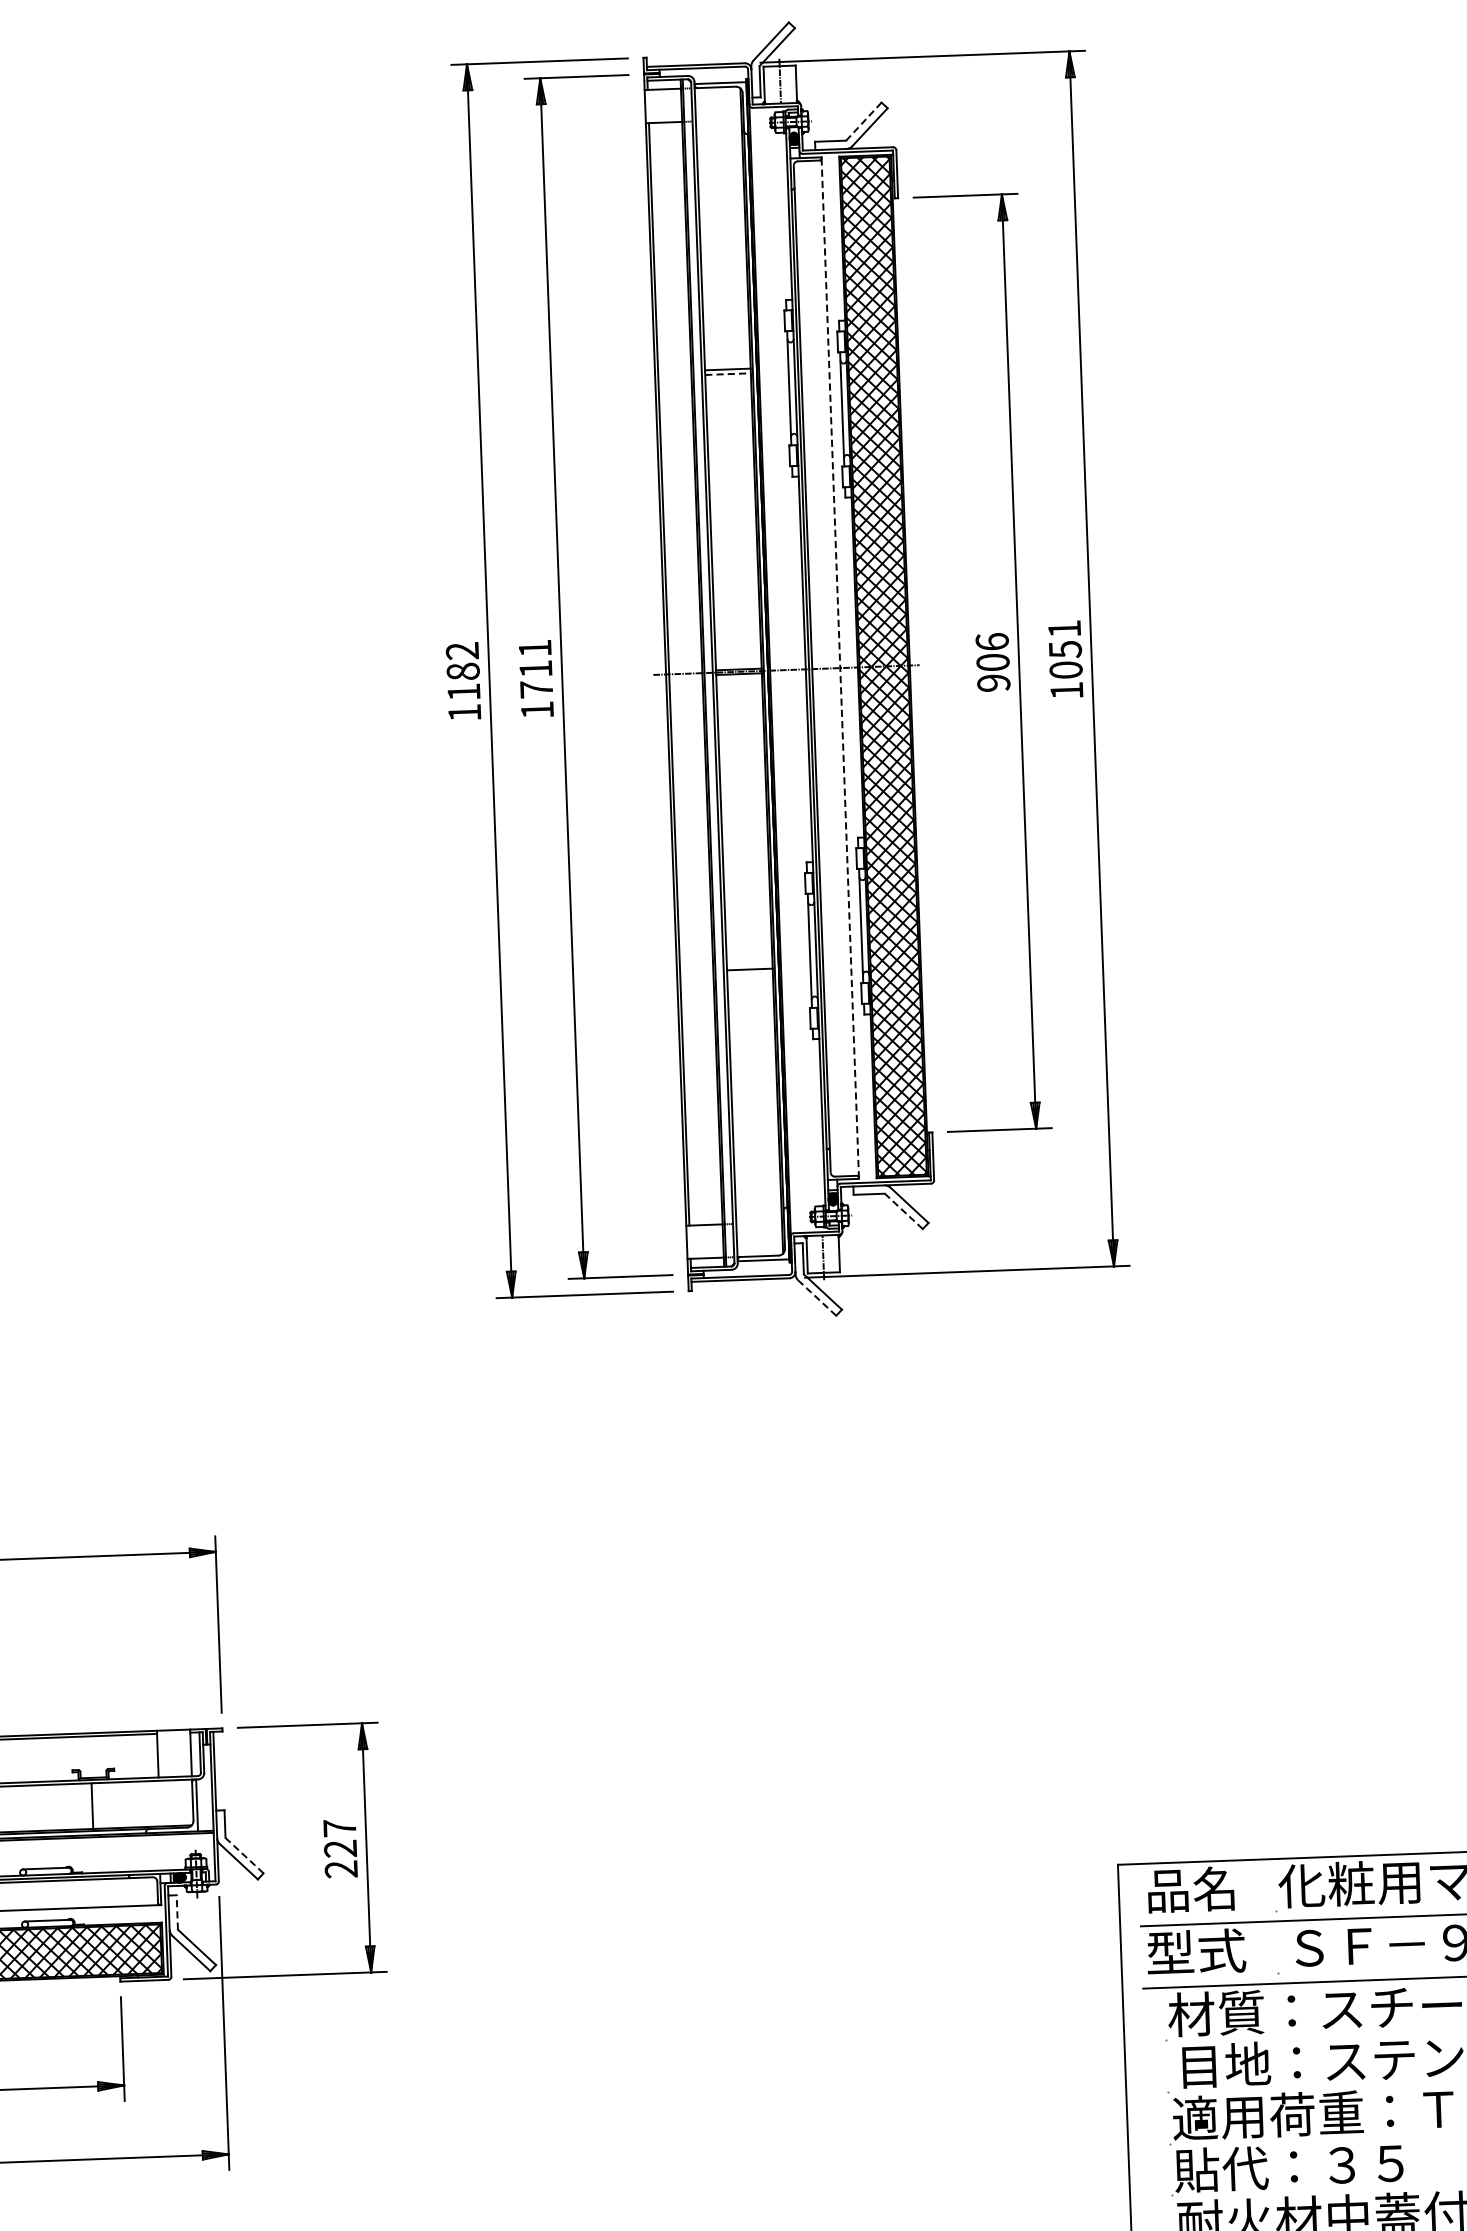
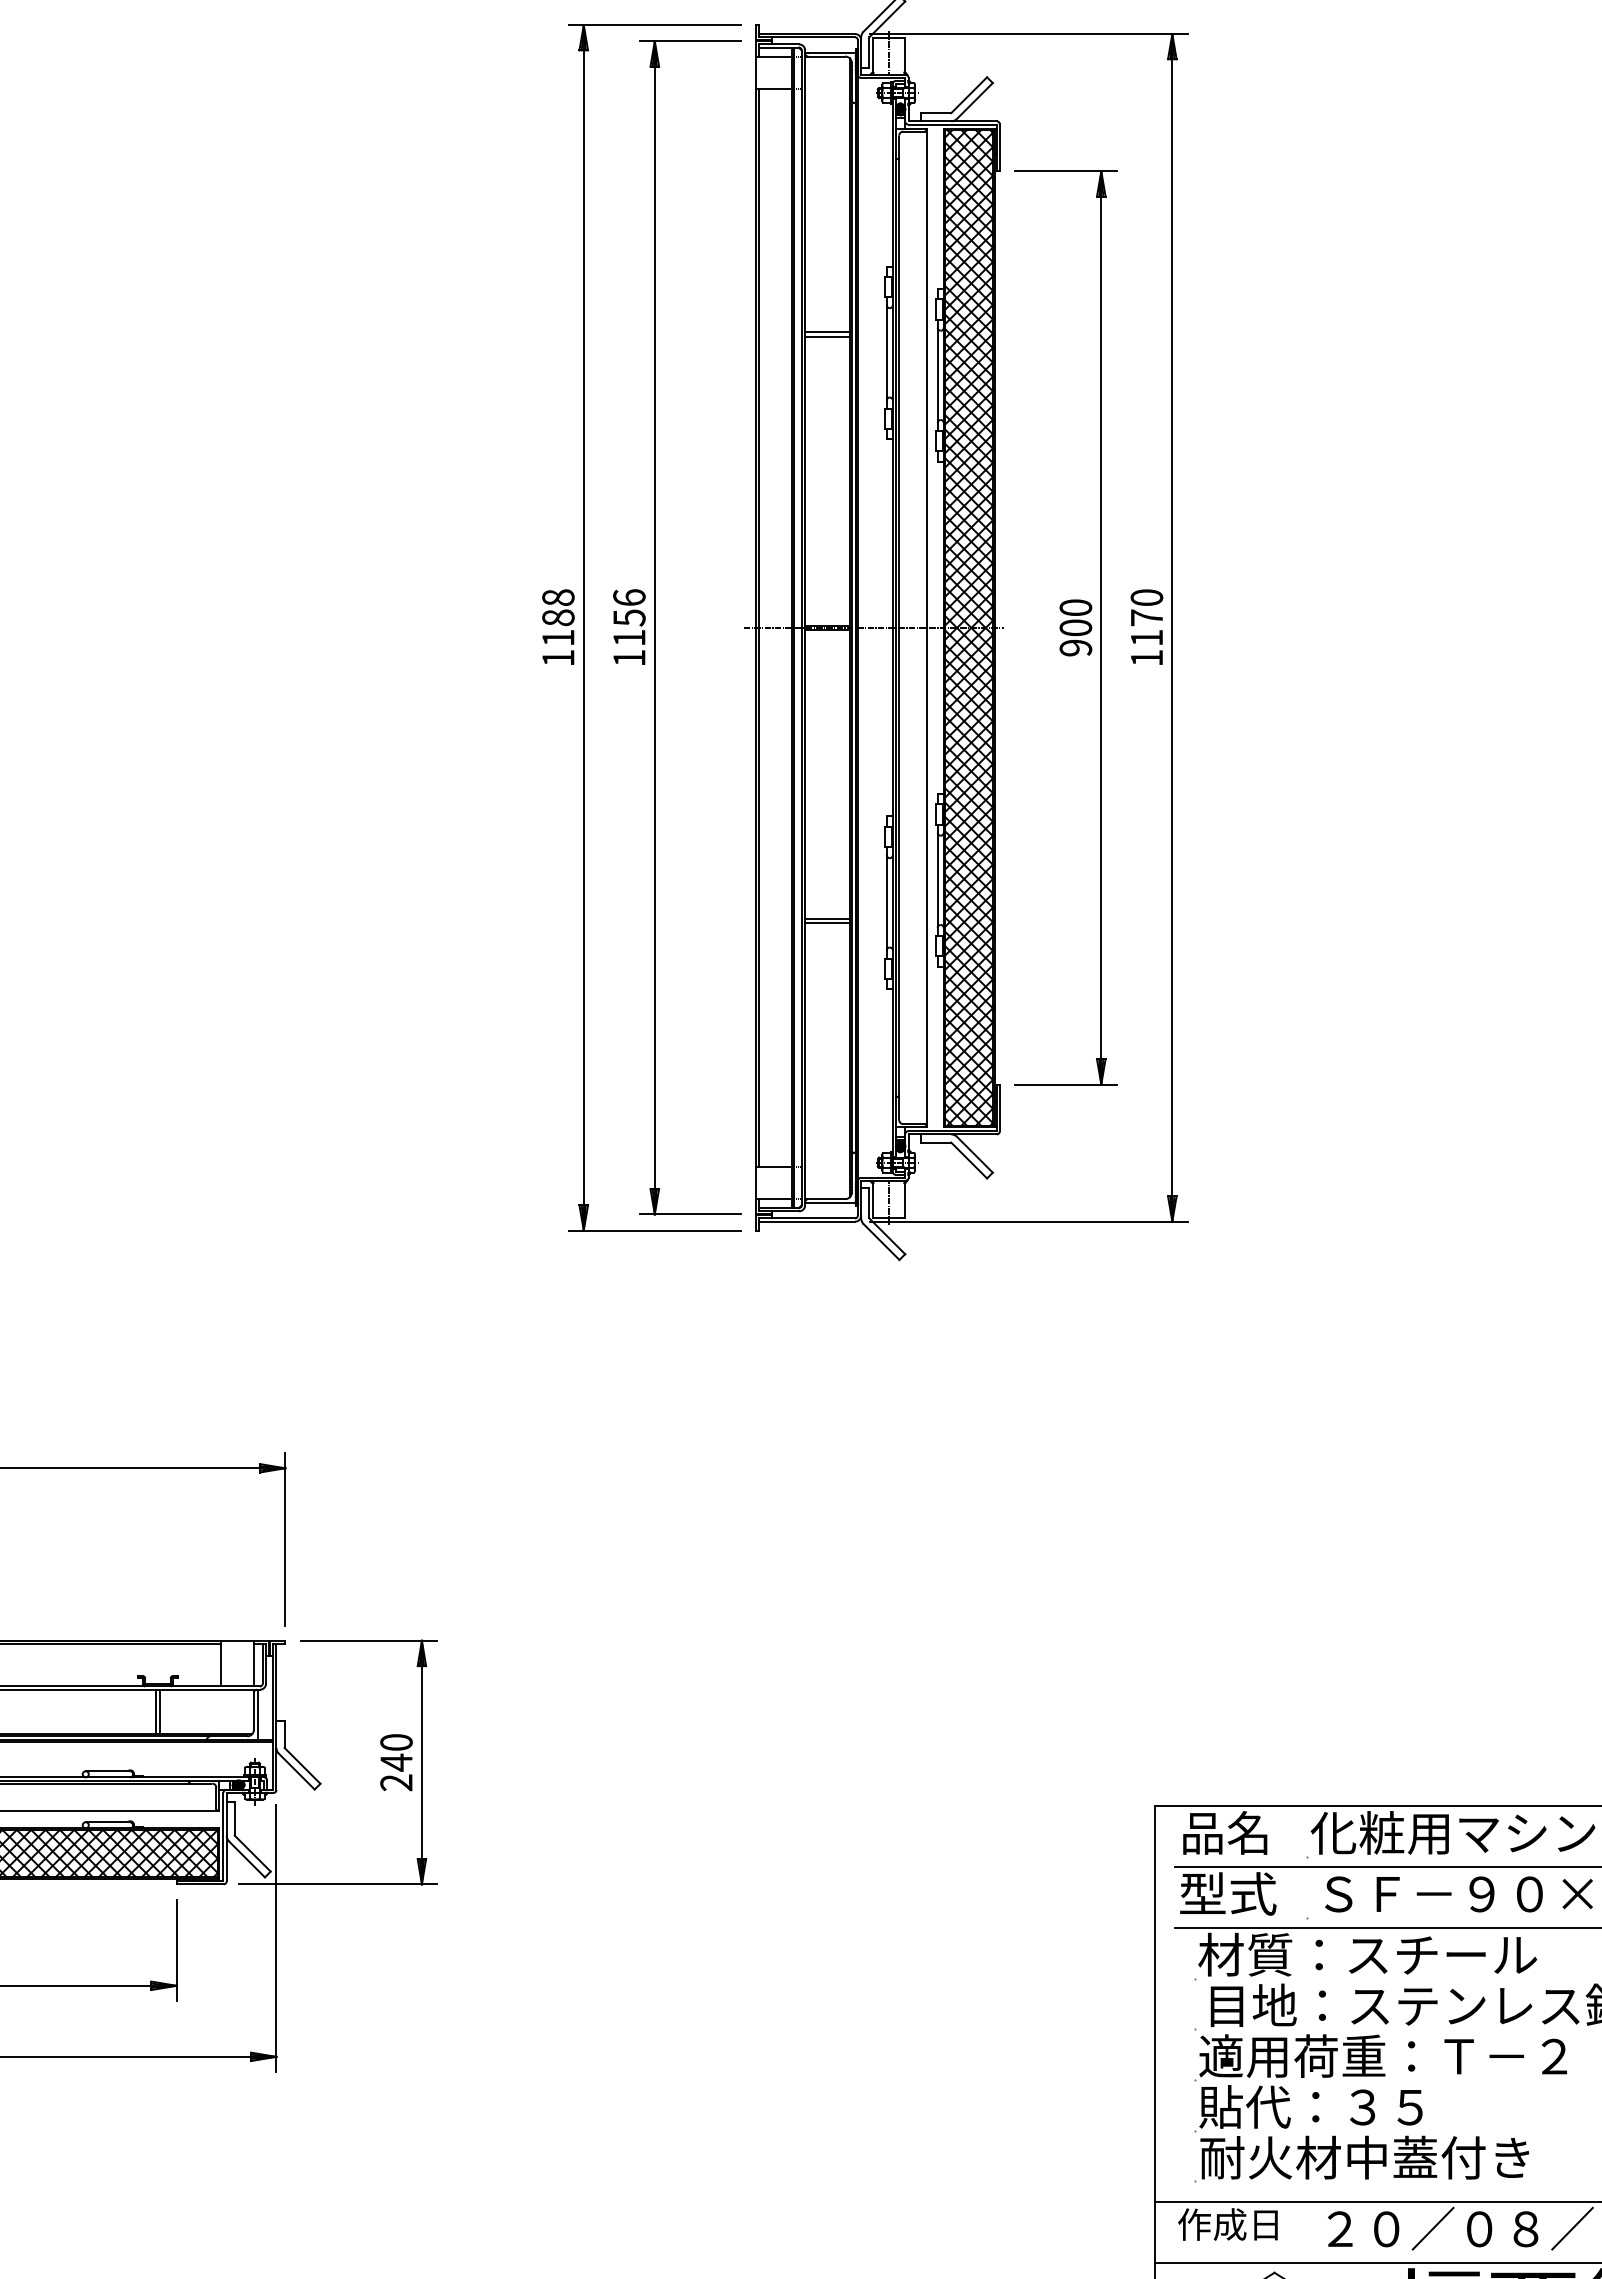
line: (863, 121) -> (968, 95), dashed -> solid
line: (729, 373) -> (828, 336), dashed -> solid
text: (991, 641) -> (1075, 607), 906 -> 900
text: (1064, 649) -> (1146, 617), 1051 -> 1170
text: (462, 650) -> (558, 597), 1182 -> 1188
text: (536, 668) -> (629, 617), 1711 -> 1156
line: (840, 668) -> (926, 628), dashed -> solid
line: (750, 974) -> (827, 923), added
line: (903, 1211) -> (968, 1160), dashed -> solid
line: (817, 1297) -> (881, 1241), dashed -> solid
line: (97, 1805) -> (160, 1711), added
text: (340, 1838) -> (396, 1752), 227 -> 240
line: (244, 1855) -> (302, 1765), dashed -> solid
line: (176, 1912) -> (234, 1818), dashed -> solid

